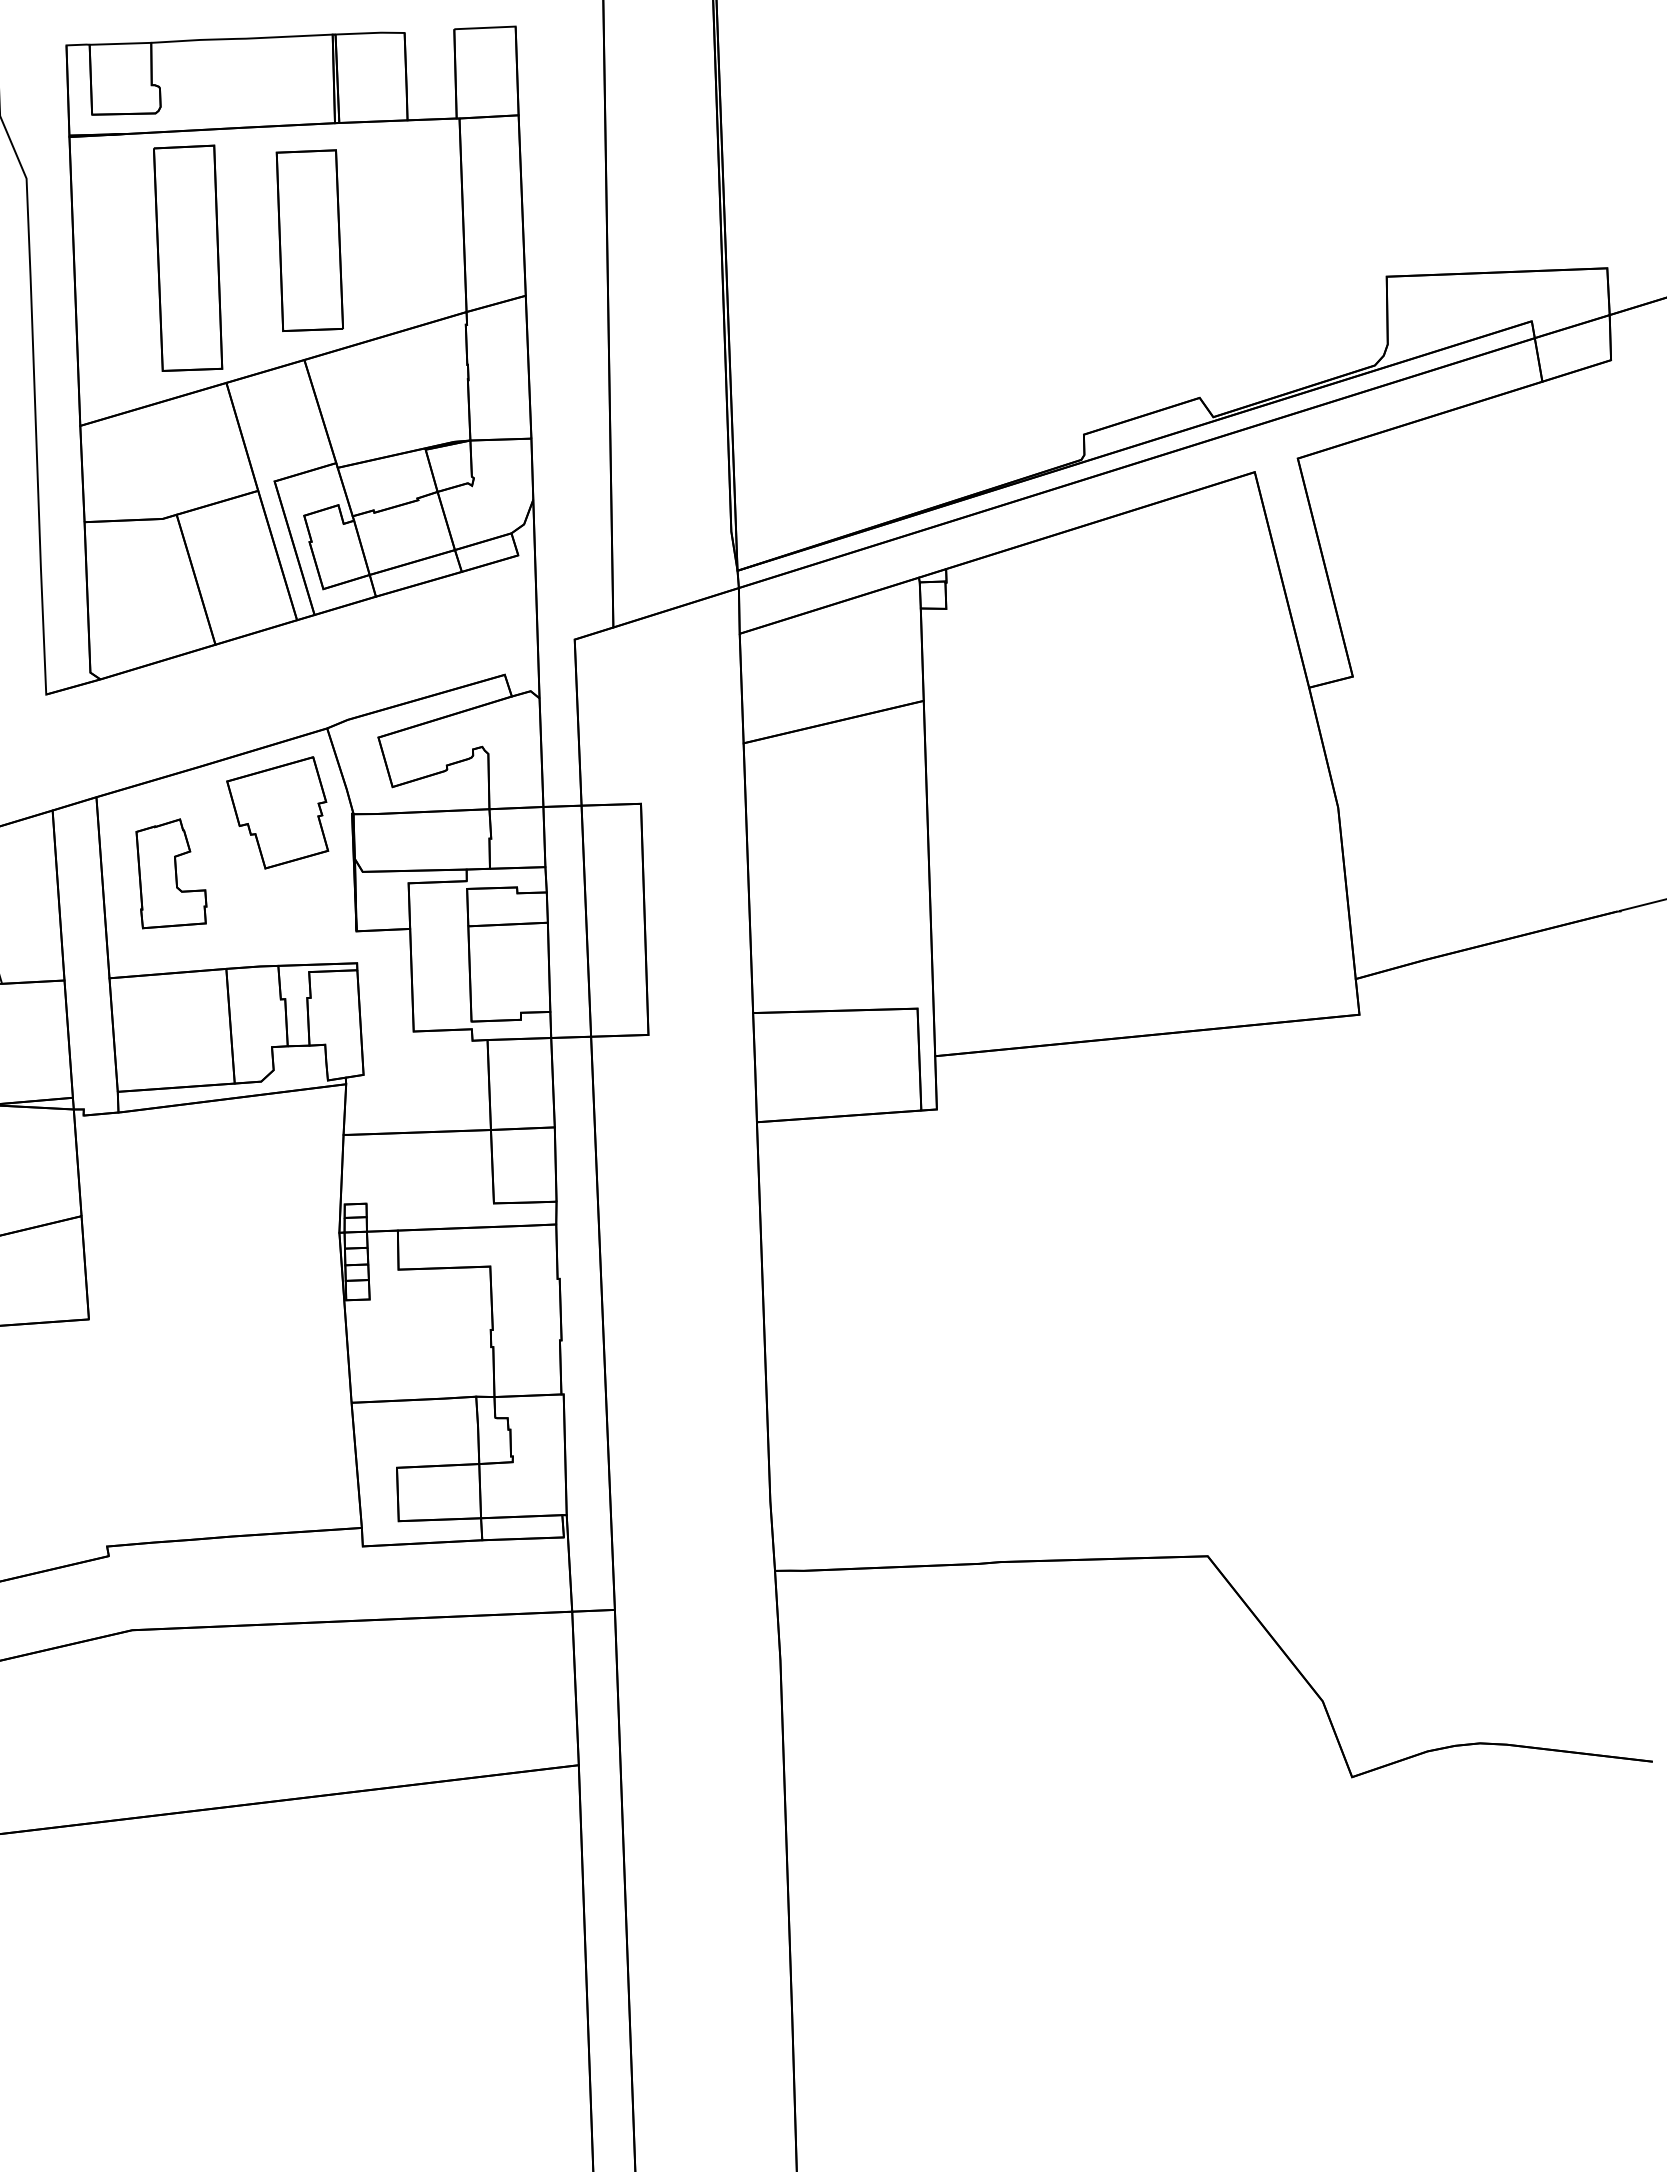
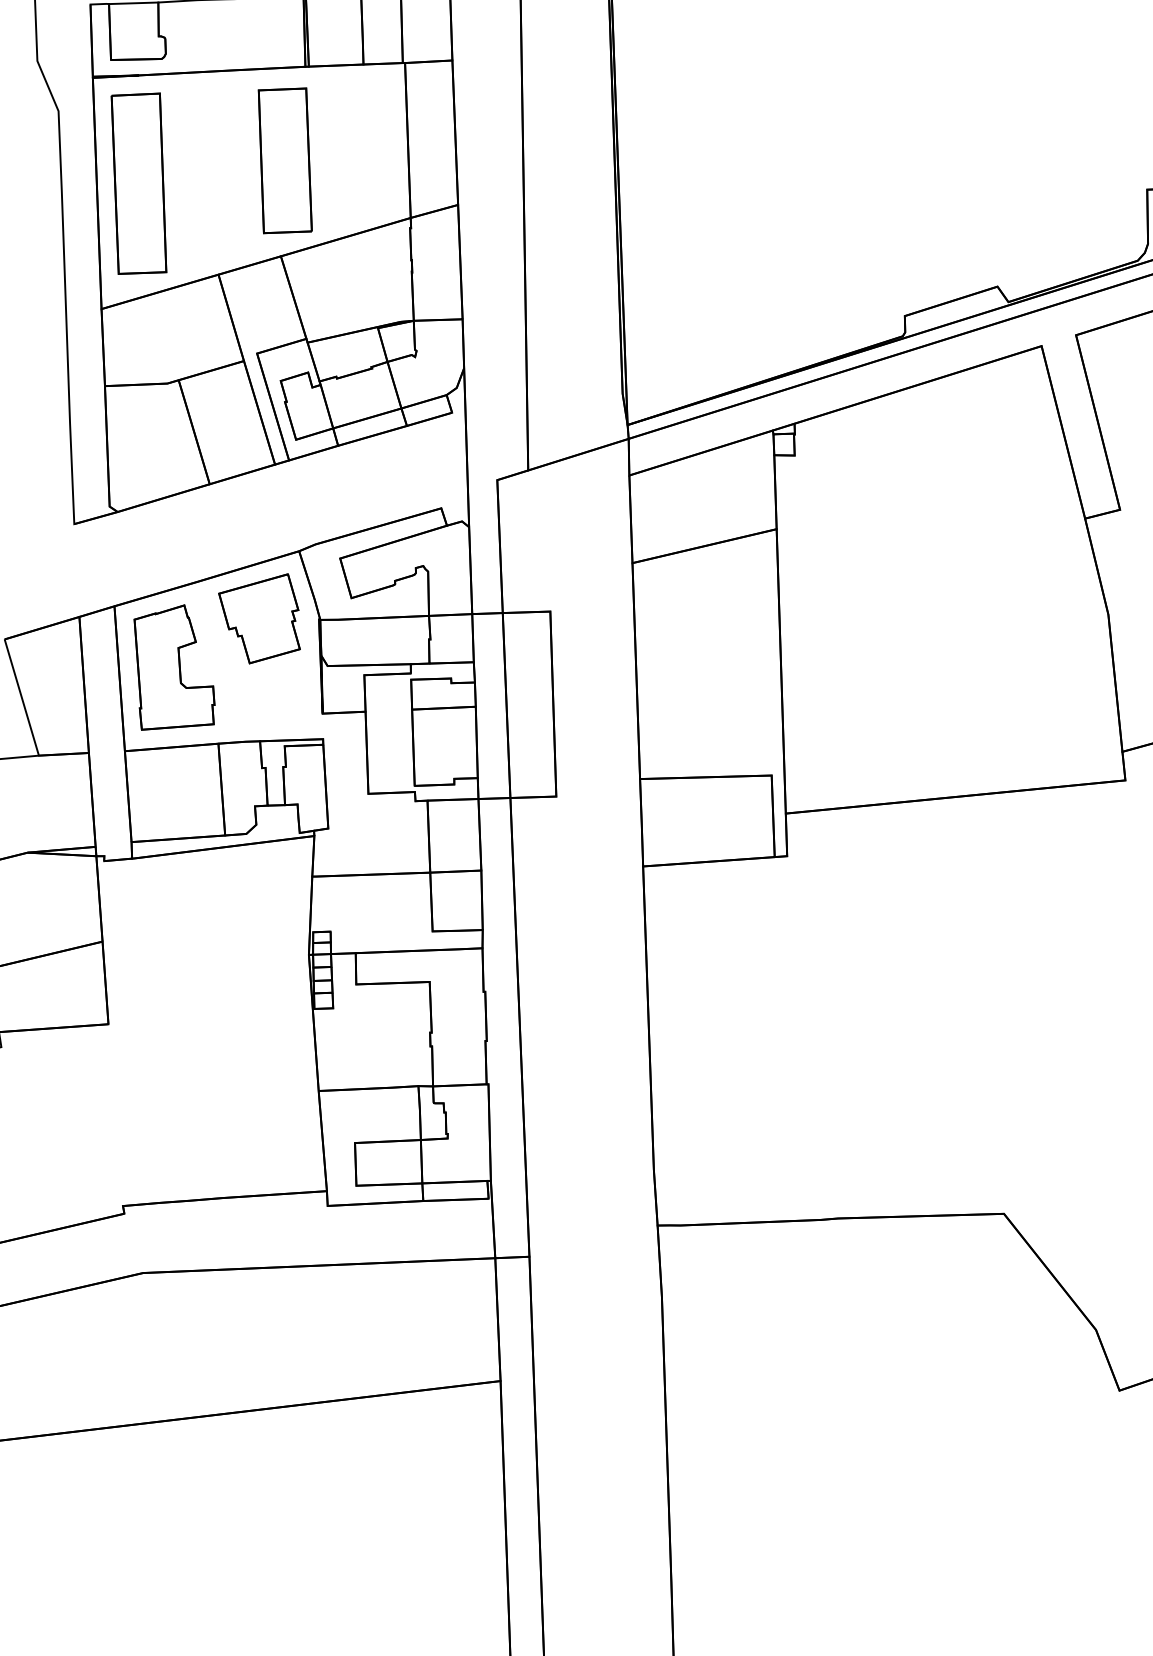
part: (188, 257) -> (139, 183), moved
part: (171, 873) -> (174, 667), size x1.43

